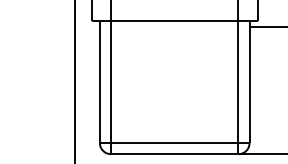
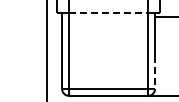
line: (174, 21) -> (108, 13), solid -> dashed
line: (250, 118) -> (155, 73), solid -> dashed

